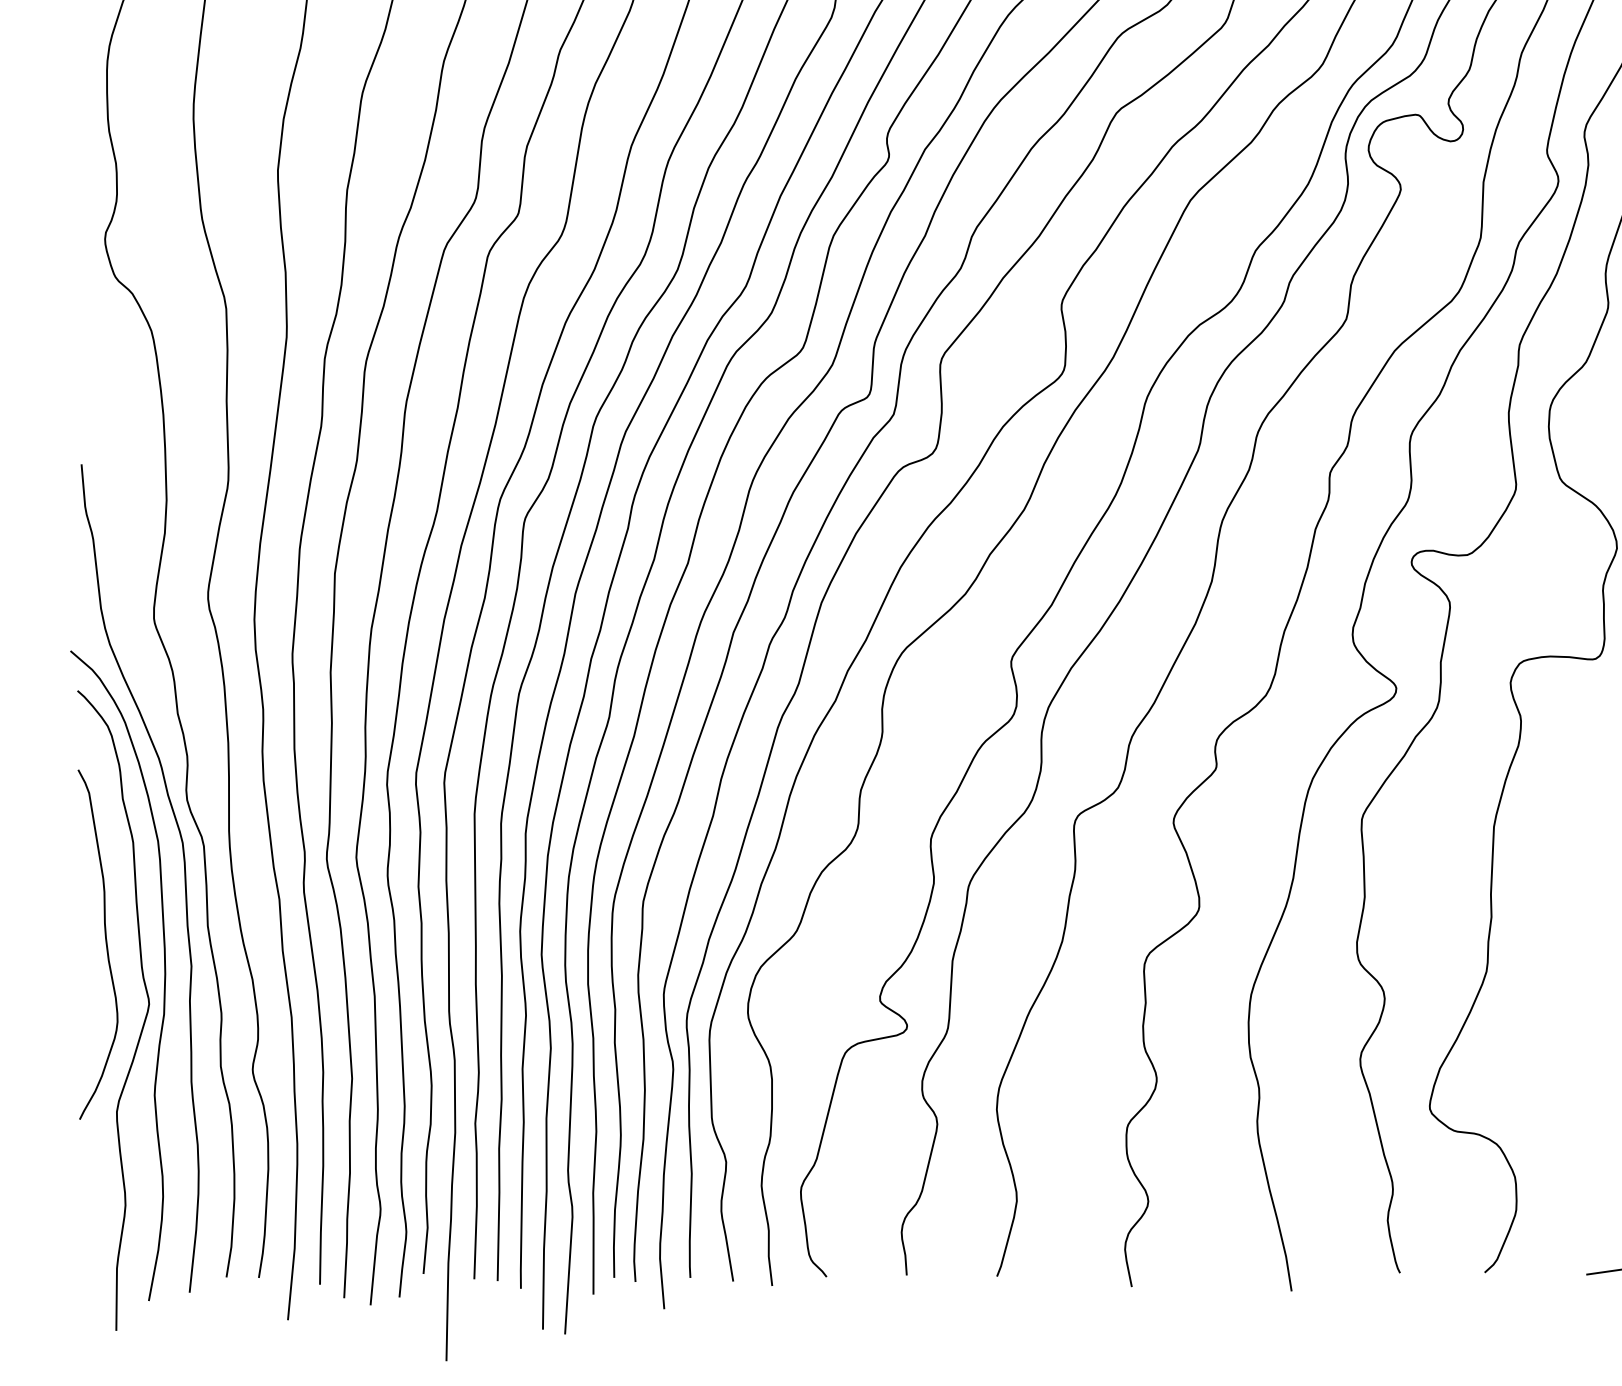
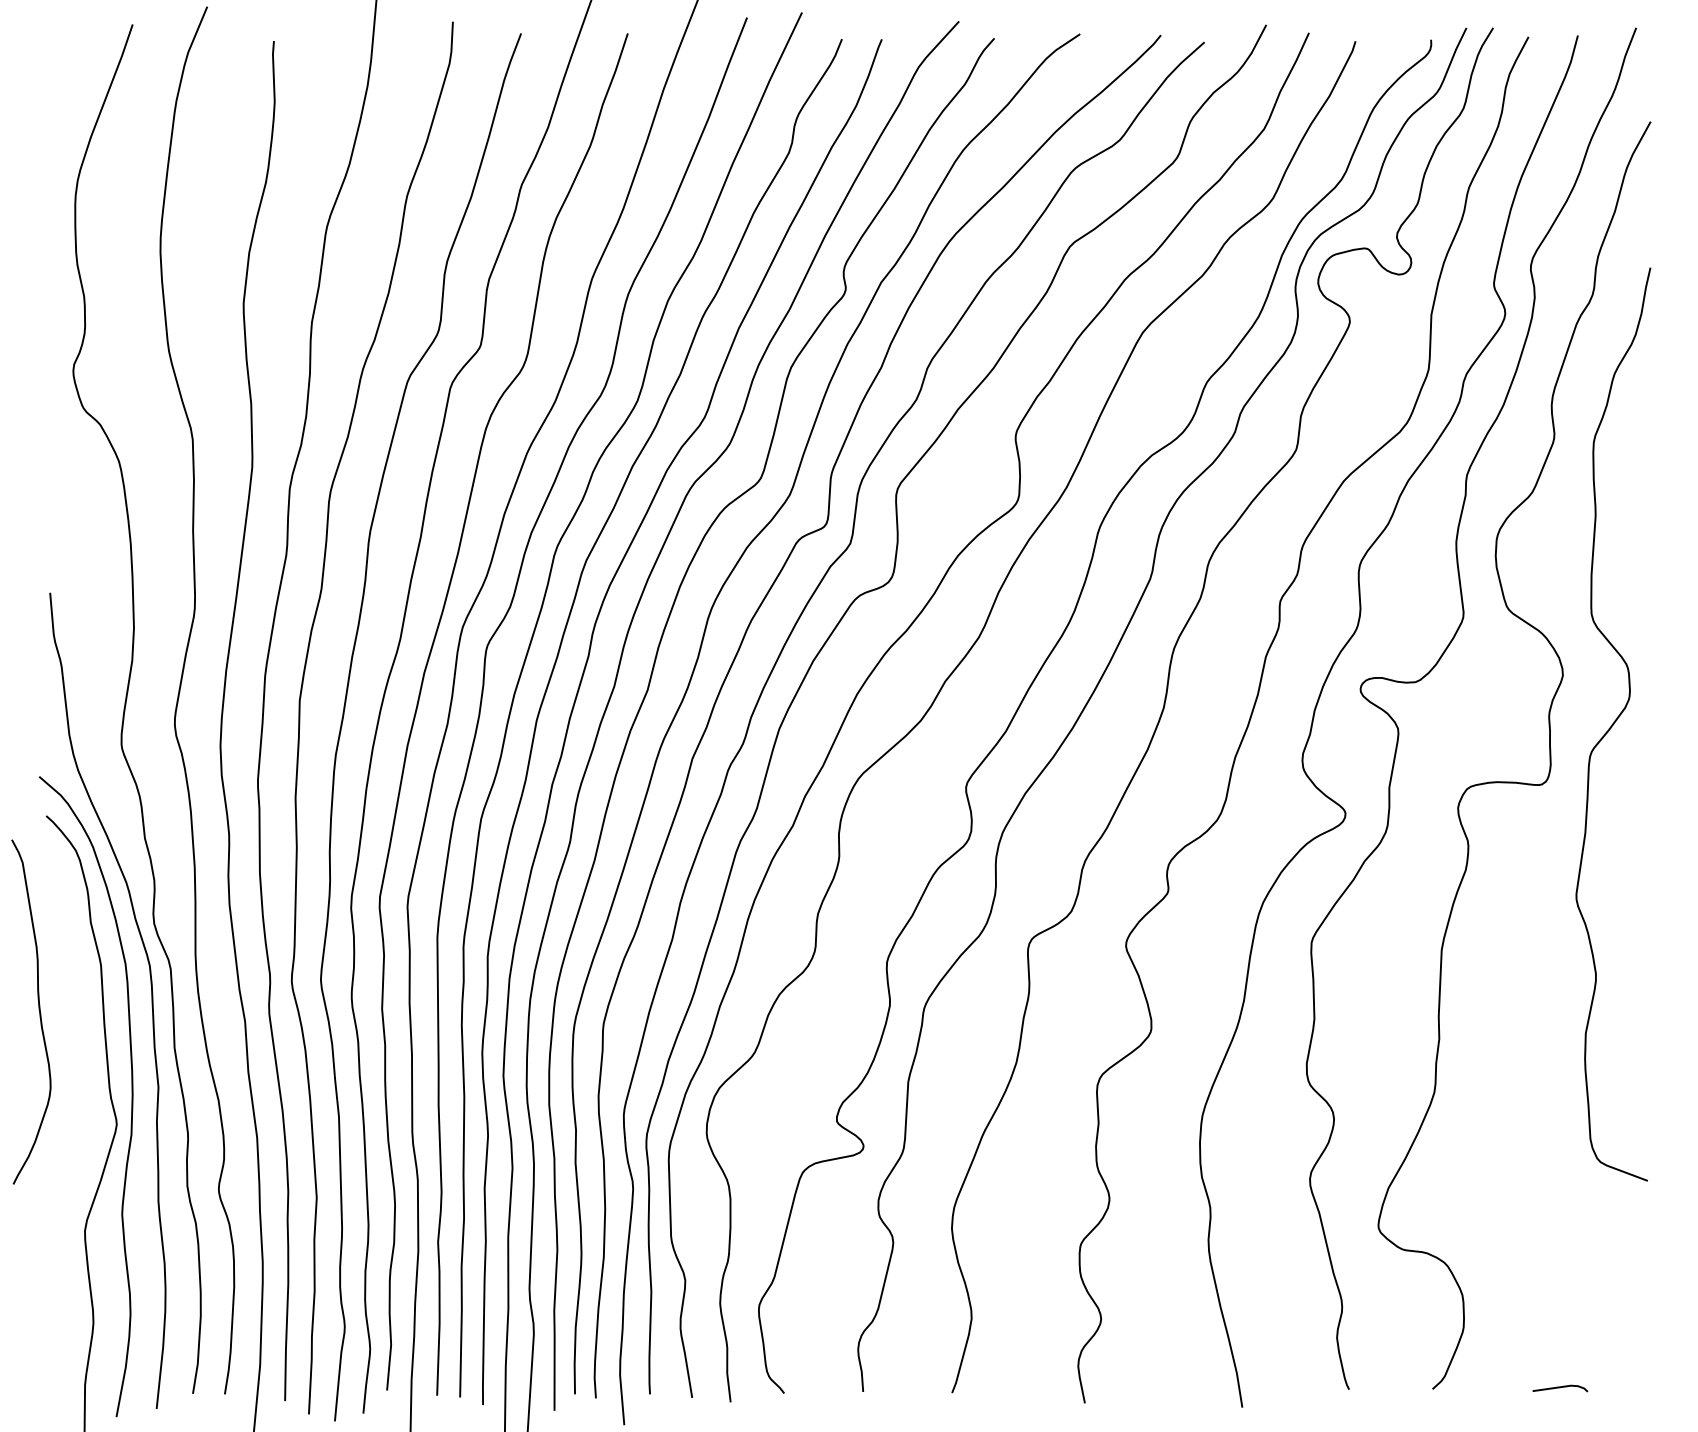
curve: (105, 942) -> (38, 1009), moved

